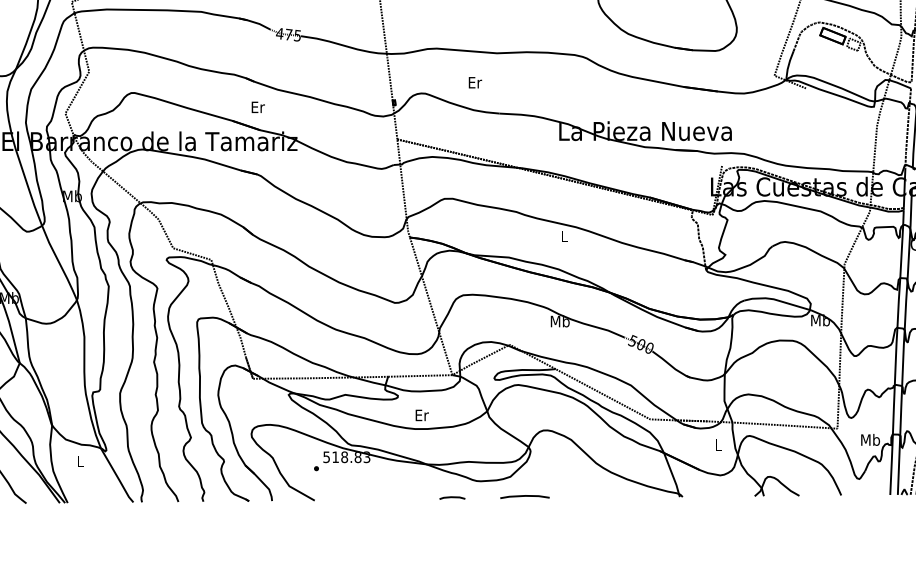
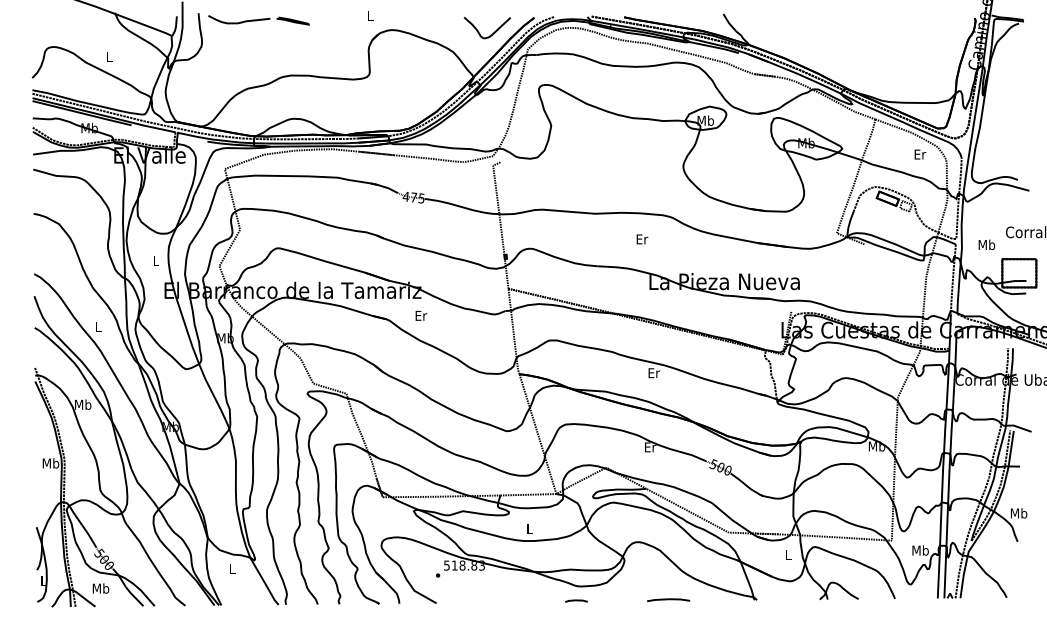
text: (475, 82) -> (642, 239), moved
text: (258, 106) -> (421, 315), moved
text: (565, 236) -> (654, 373), L -> Er
text: (560, 321) -> (650, 447), Mb -> Er
text: (421, 415) -> (529, 529), Er -> L
line: (452, 497) -> (576, 600), moved
line: (524, 497) -> (668, 600), moved

